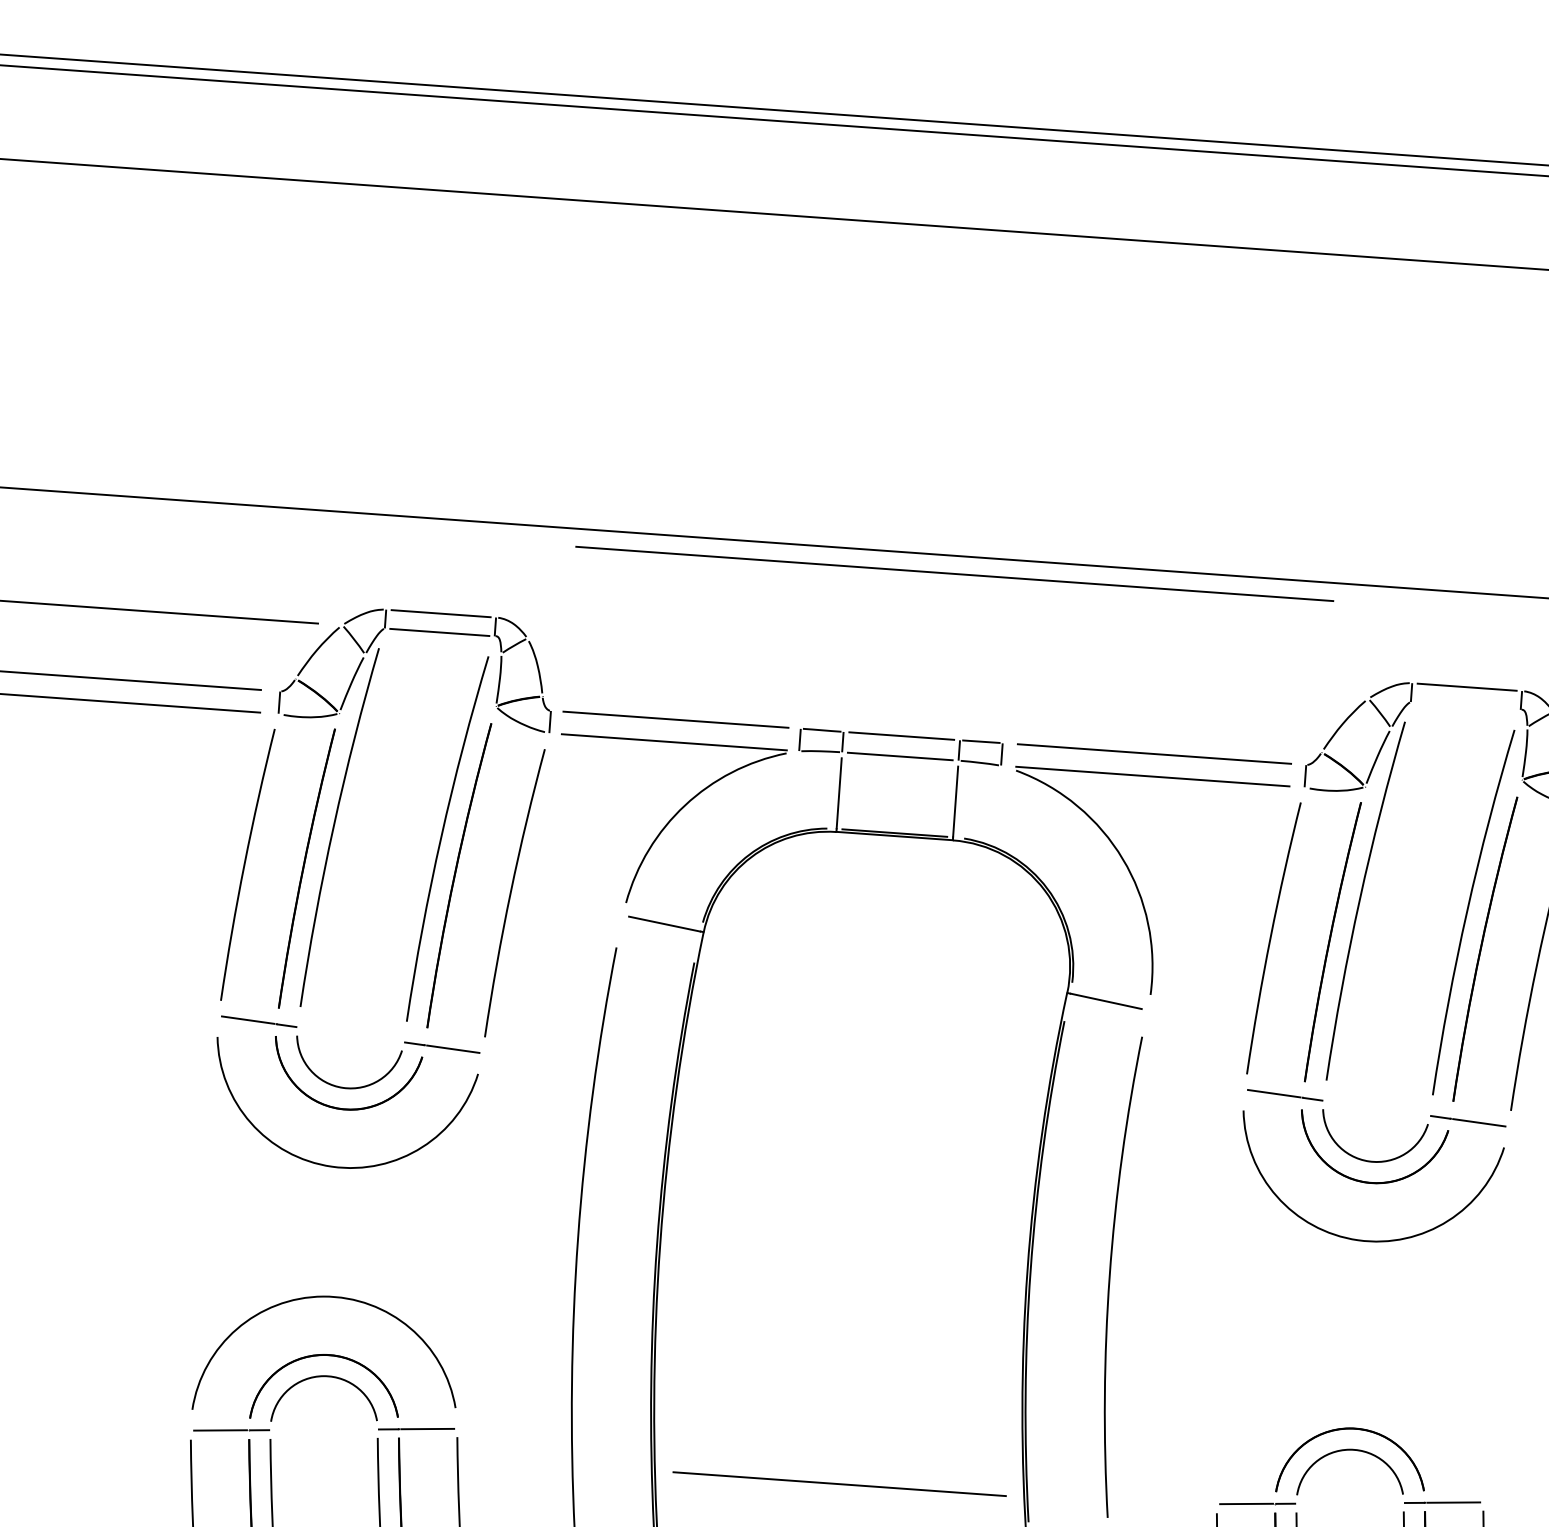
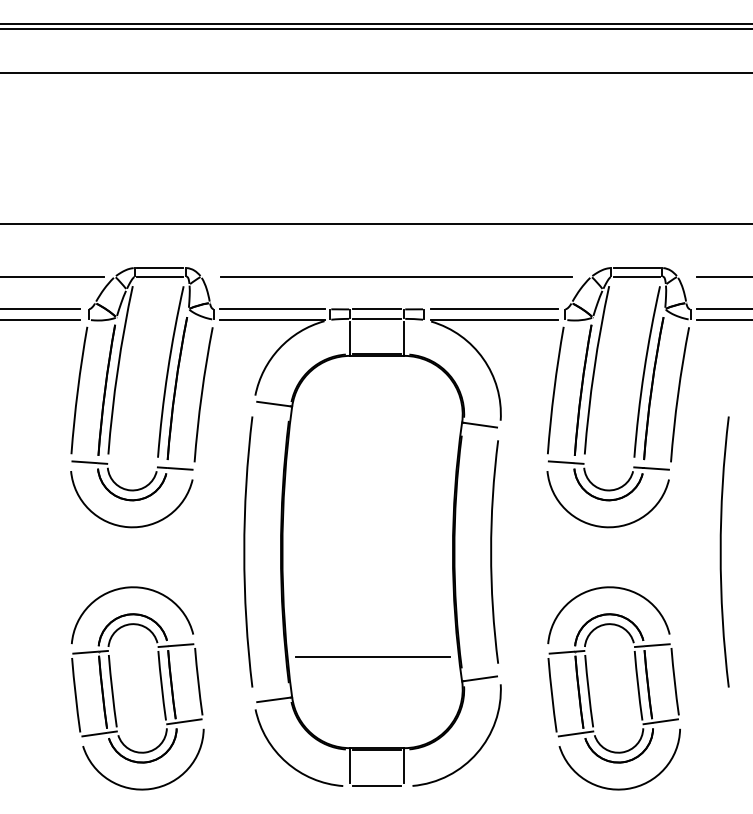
line: (955, 573) -> (396, 276), moved
line: (1465, 705) -> (636, 276), added
arc: (1356, 1372) -> (608, 588), added

